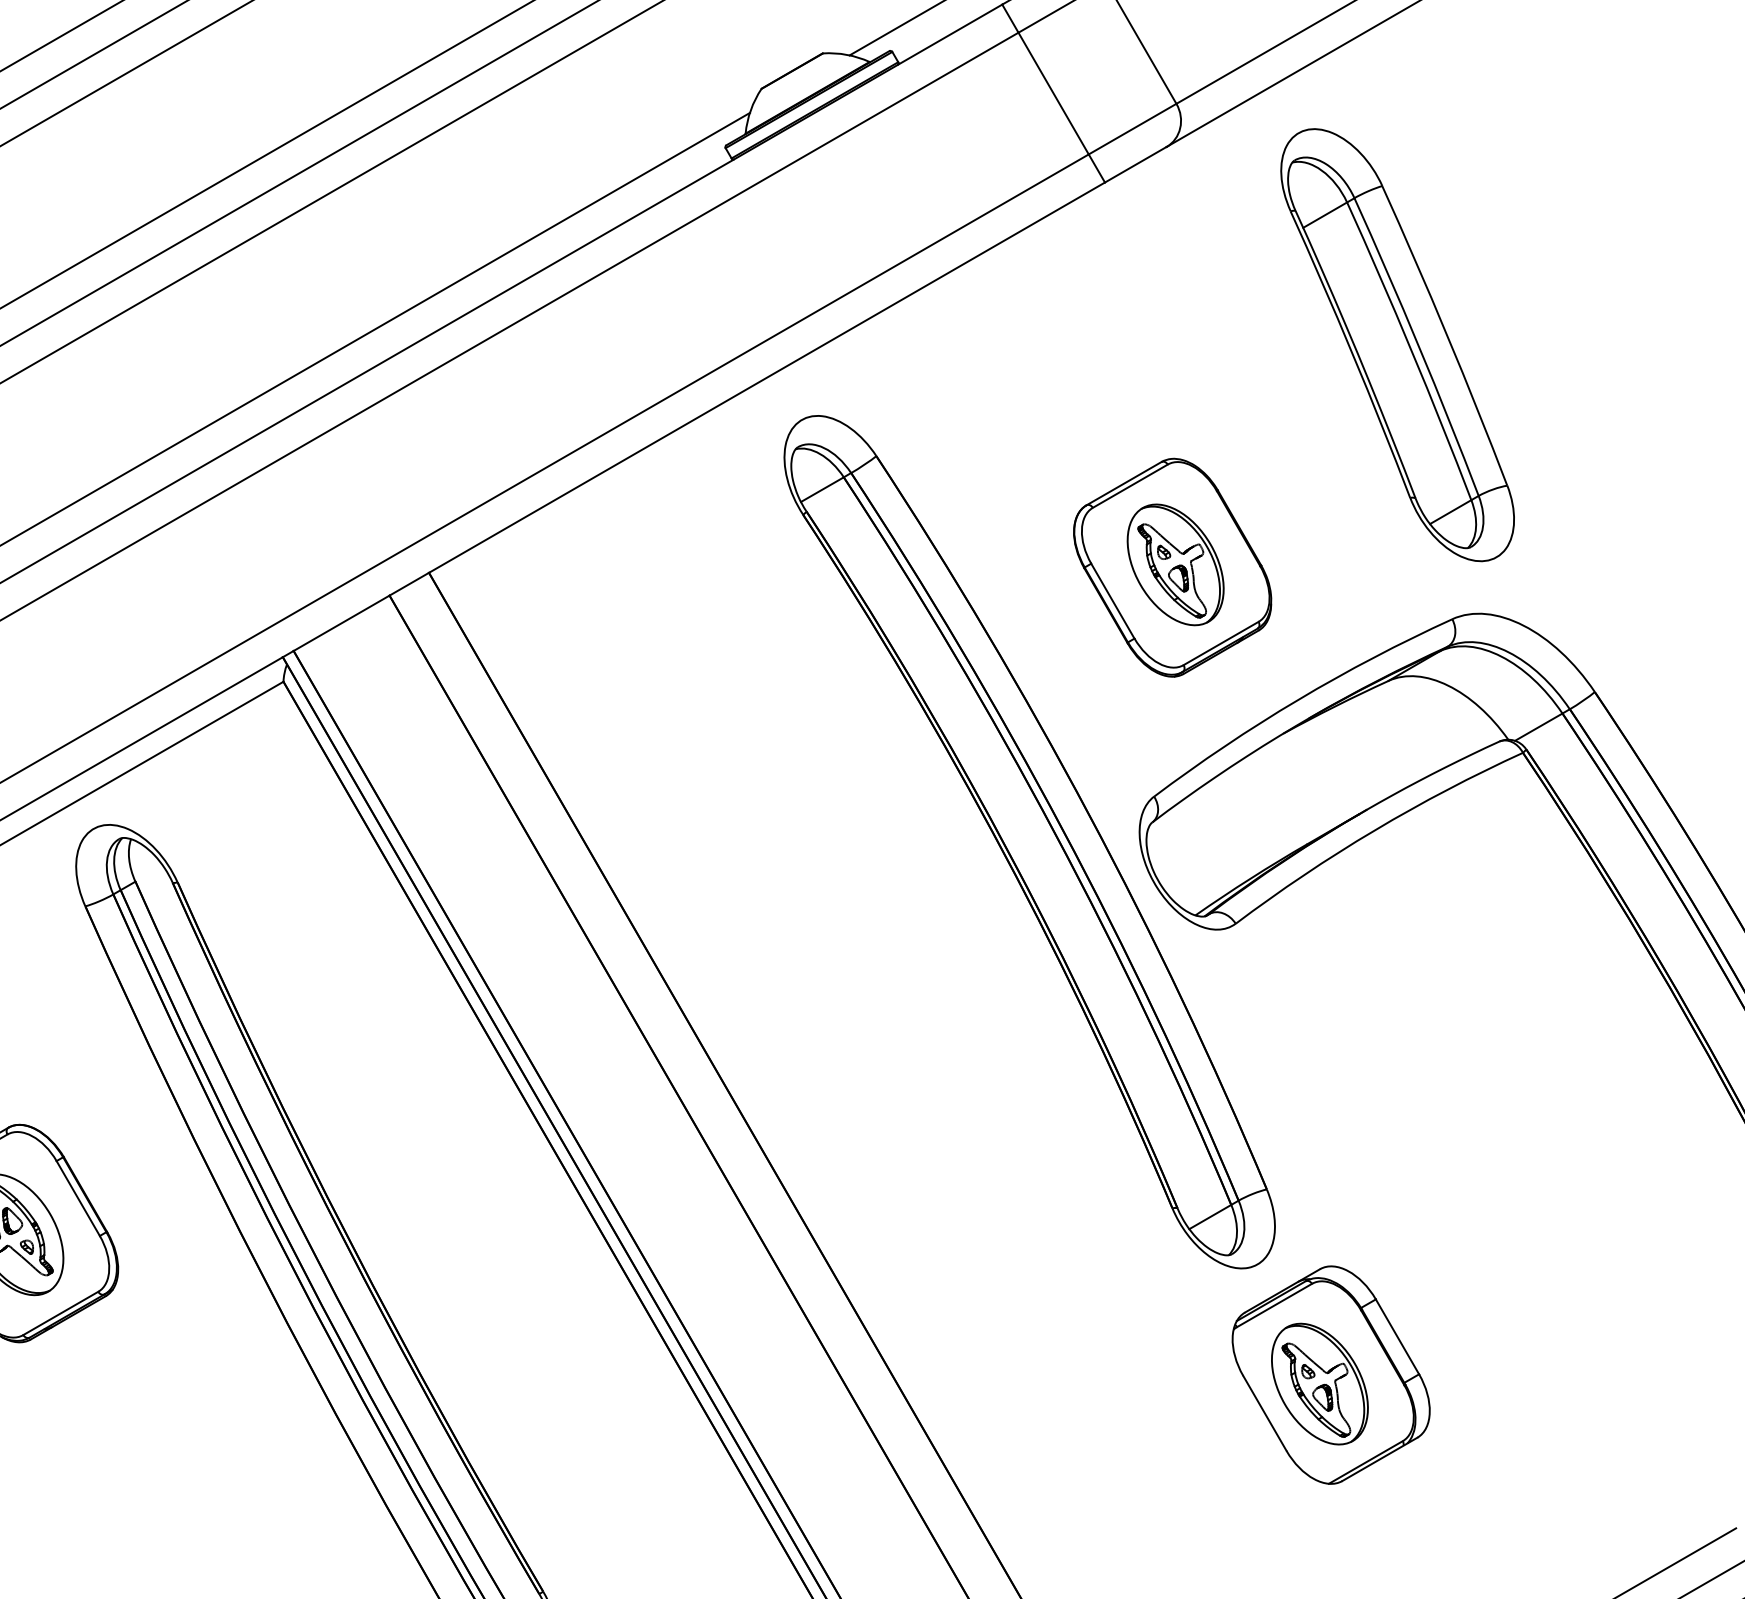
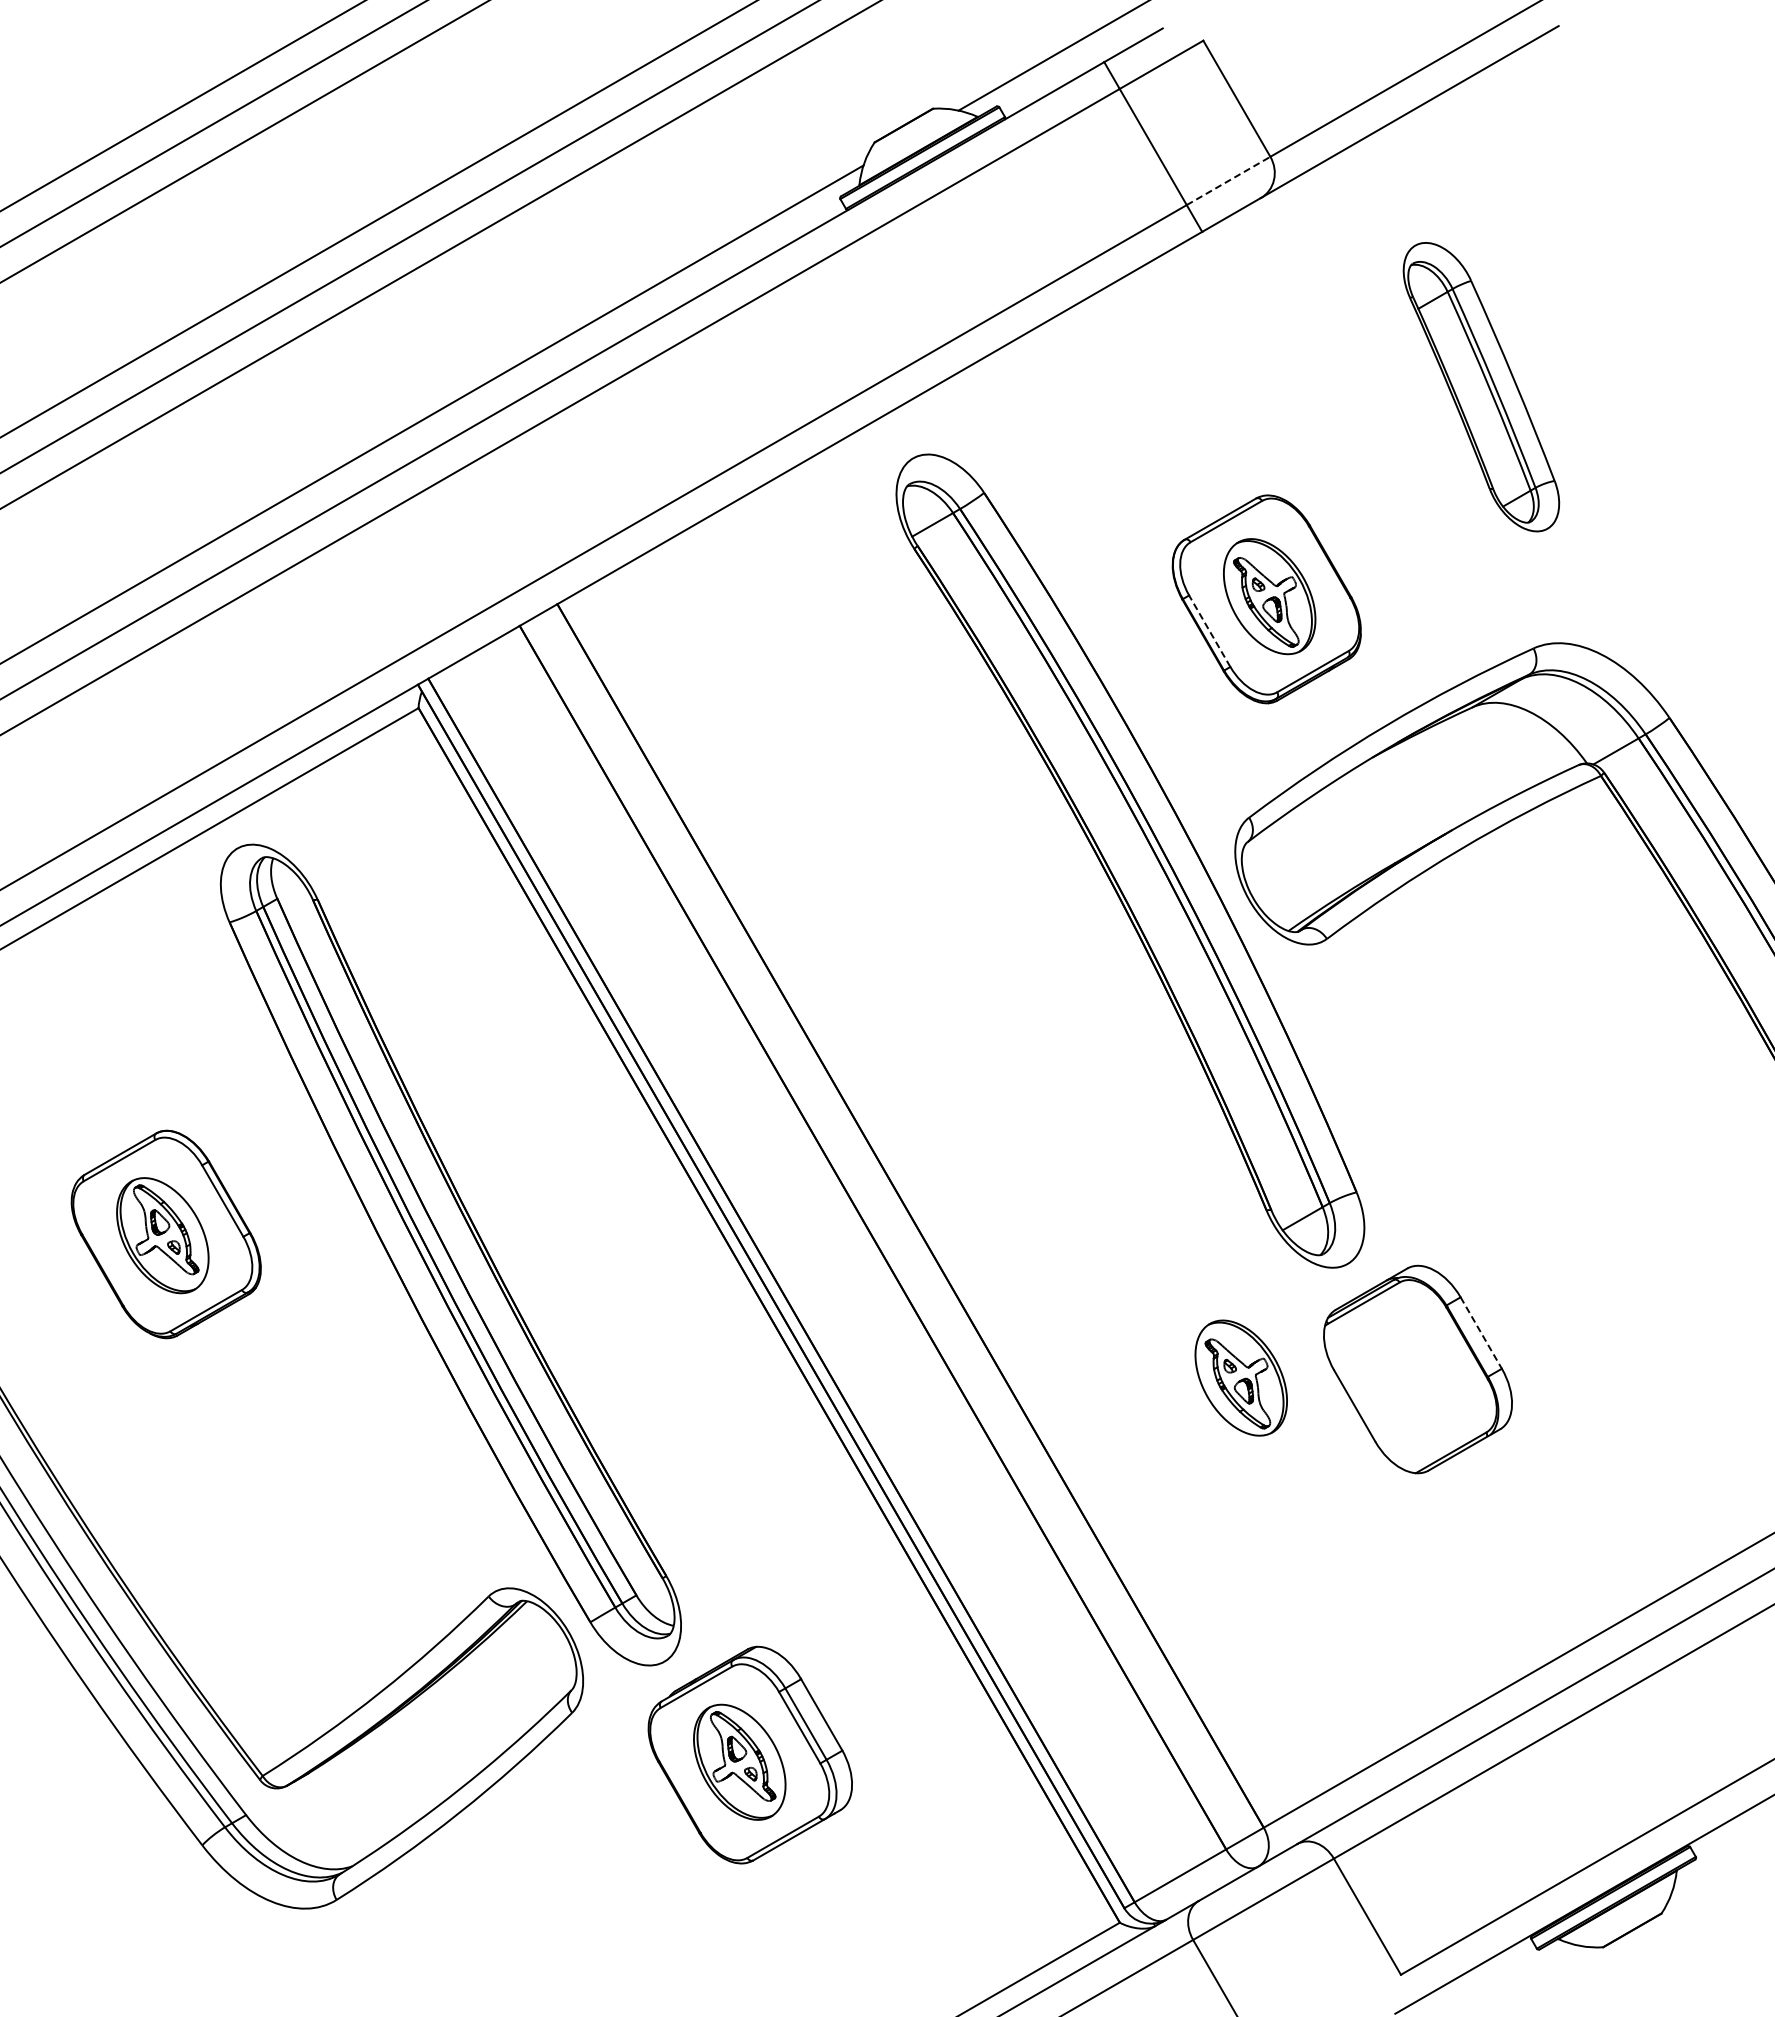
line: (1133, 128) -> (1229, 180), solid -> dashed
part: (1397, 345) -> (1481, 387), size x0.7
line: (1112, 600) -> (1209, 630), solid -> dashed
line: (1397, 1337) -> (1481, 1333), solid -> dashed
part: (1319, 1383) -> (1240, 1377), moved

